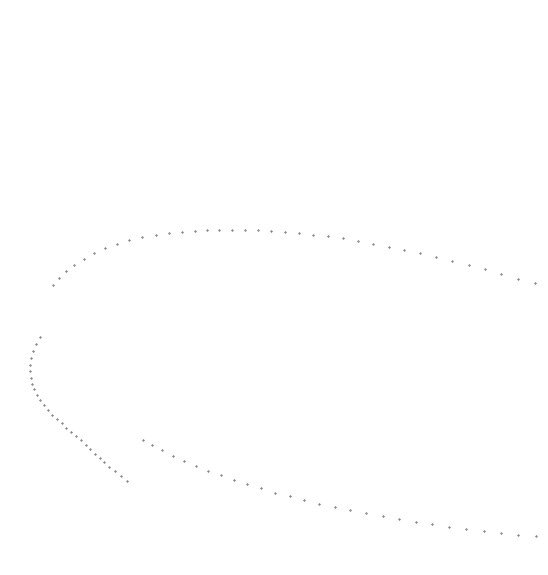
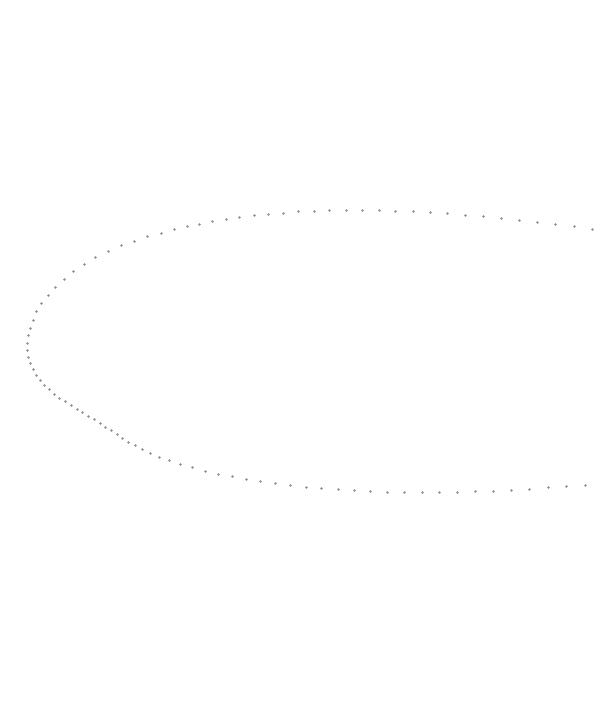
part: (67, 427) -> (77, 408), moved

